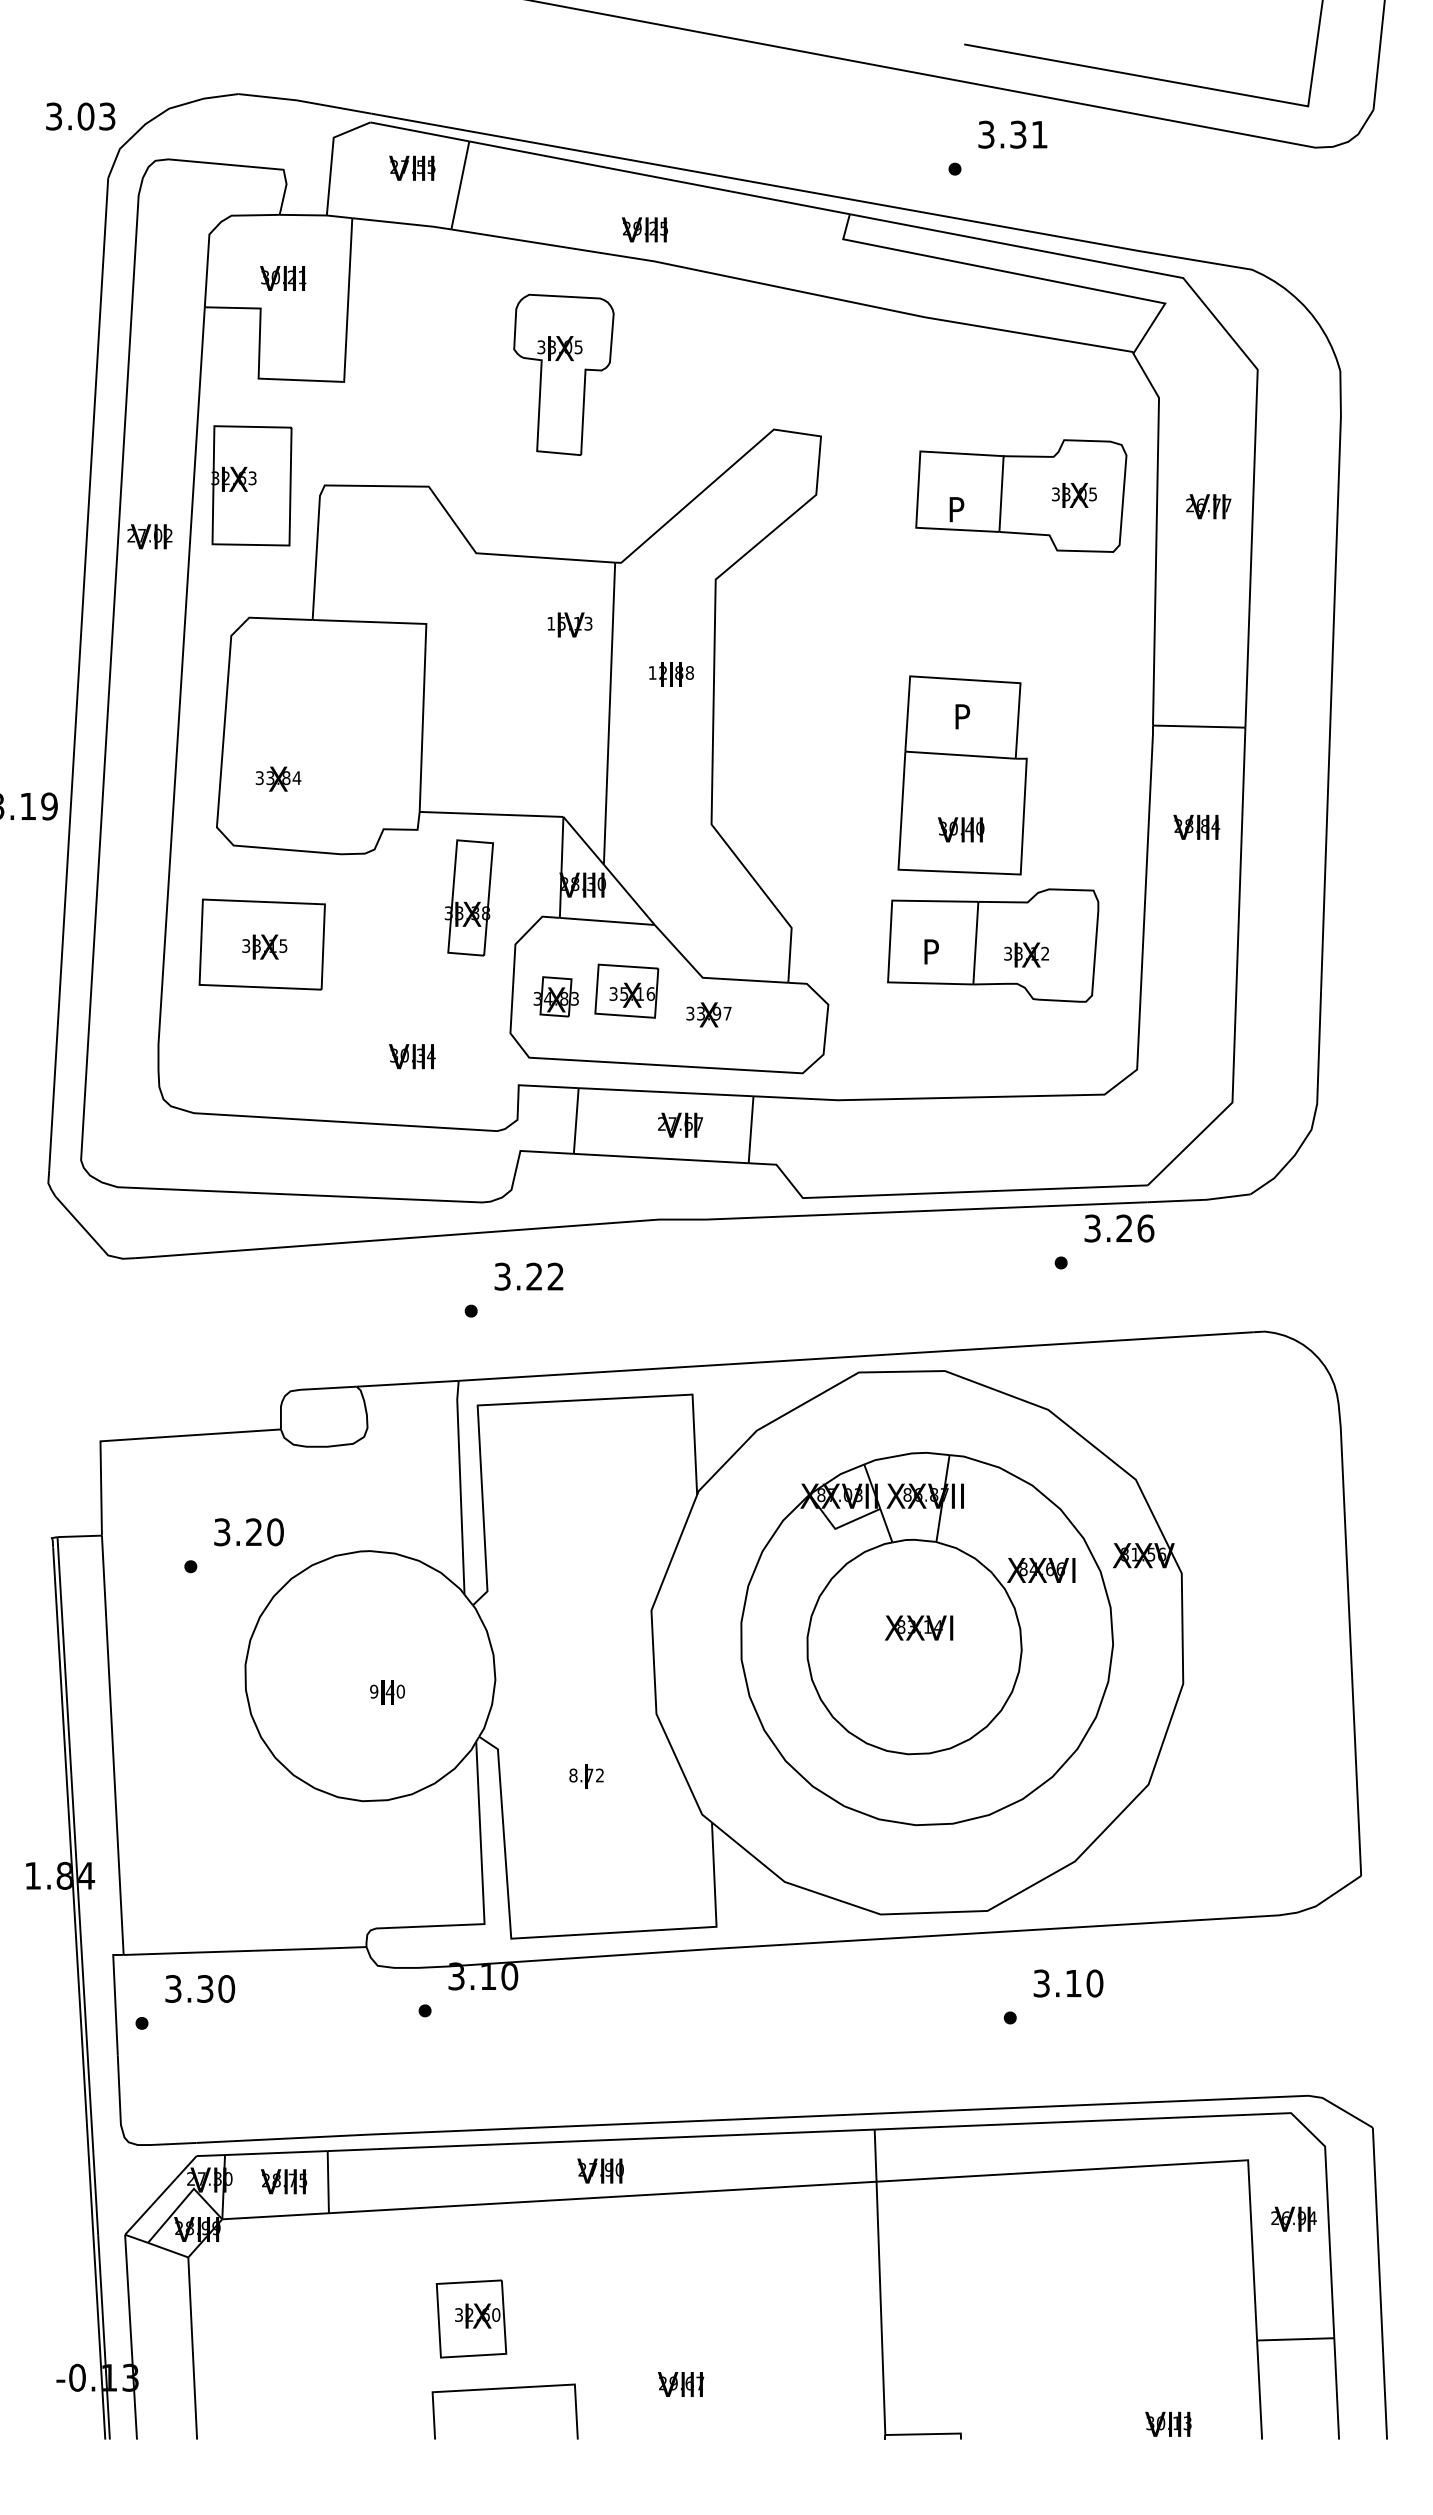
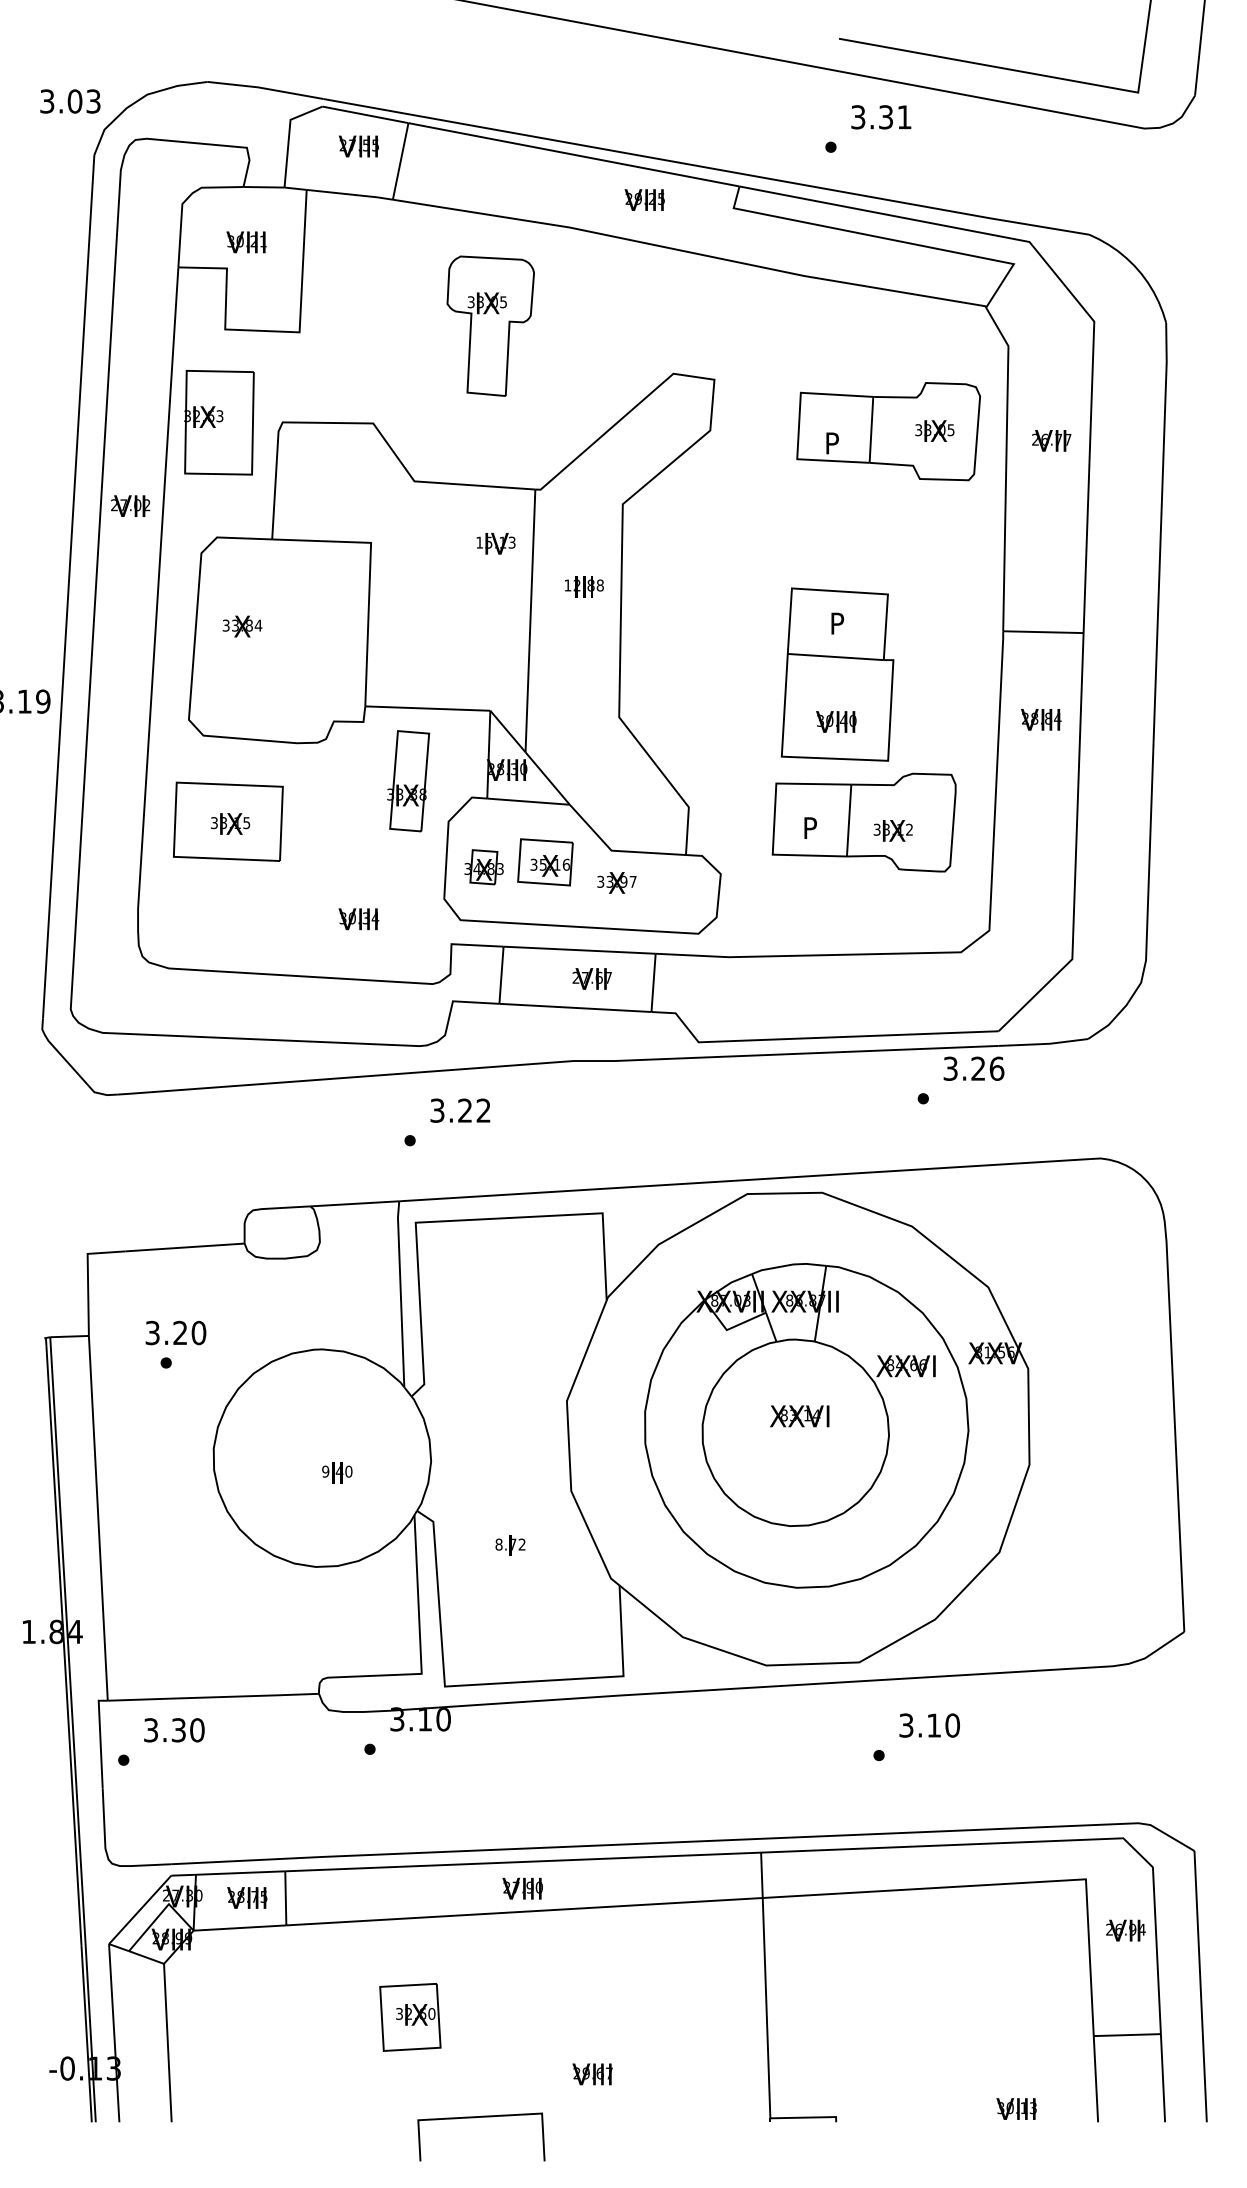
text: (644, 229) -> (644, 199), moved
text: (149, 536) -> (130, 505), moved
text: (278, 778) -> (242, 625), moved
text: (248, 1532) -> (175, 1333), moved
line: (504, 2389) -> (480, 2117), moved

